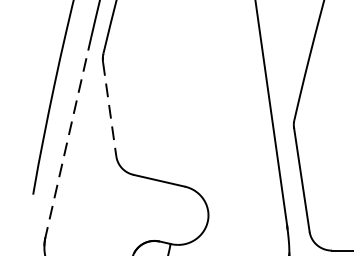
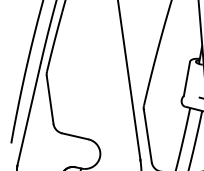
line: (110, 110) -> (50, 100), dashed -> solid
line: (69, 137) -> (29, 114), dashed -> solid

